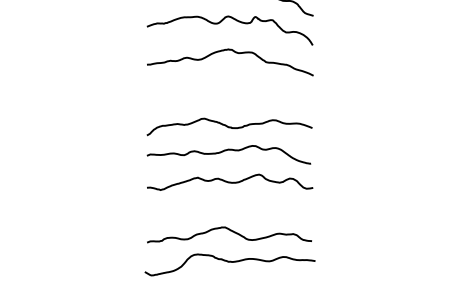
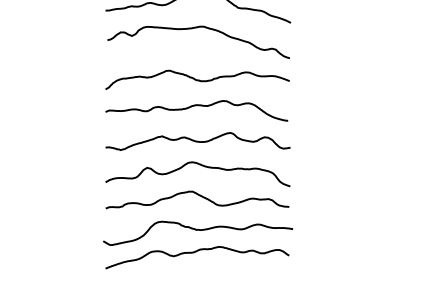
curve: (226, 81) -> (194, 29), added
curve: (232, 204) -> (200, 166), added
curve: (228, 282) -> (196, 252), added

